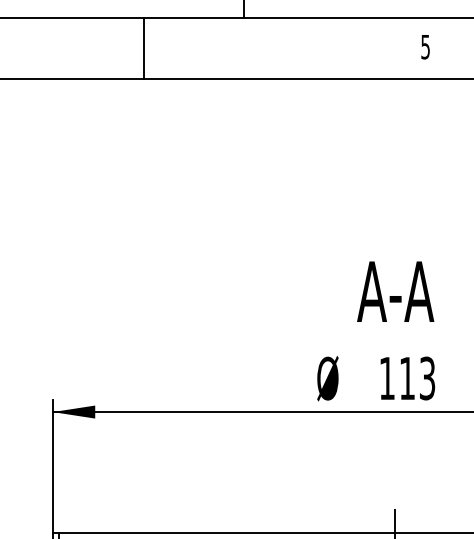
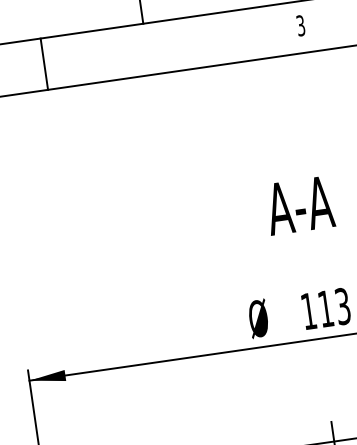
text: (425, 46) -> (300, 25), 5 -> 3
line: (143, 48) -> (44, 64), moved
text: (395, 291) -> (299, 205), moved

